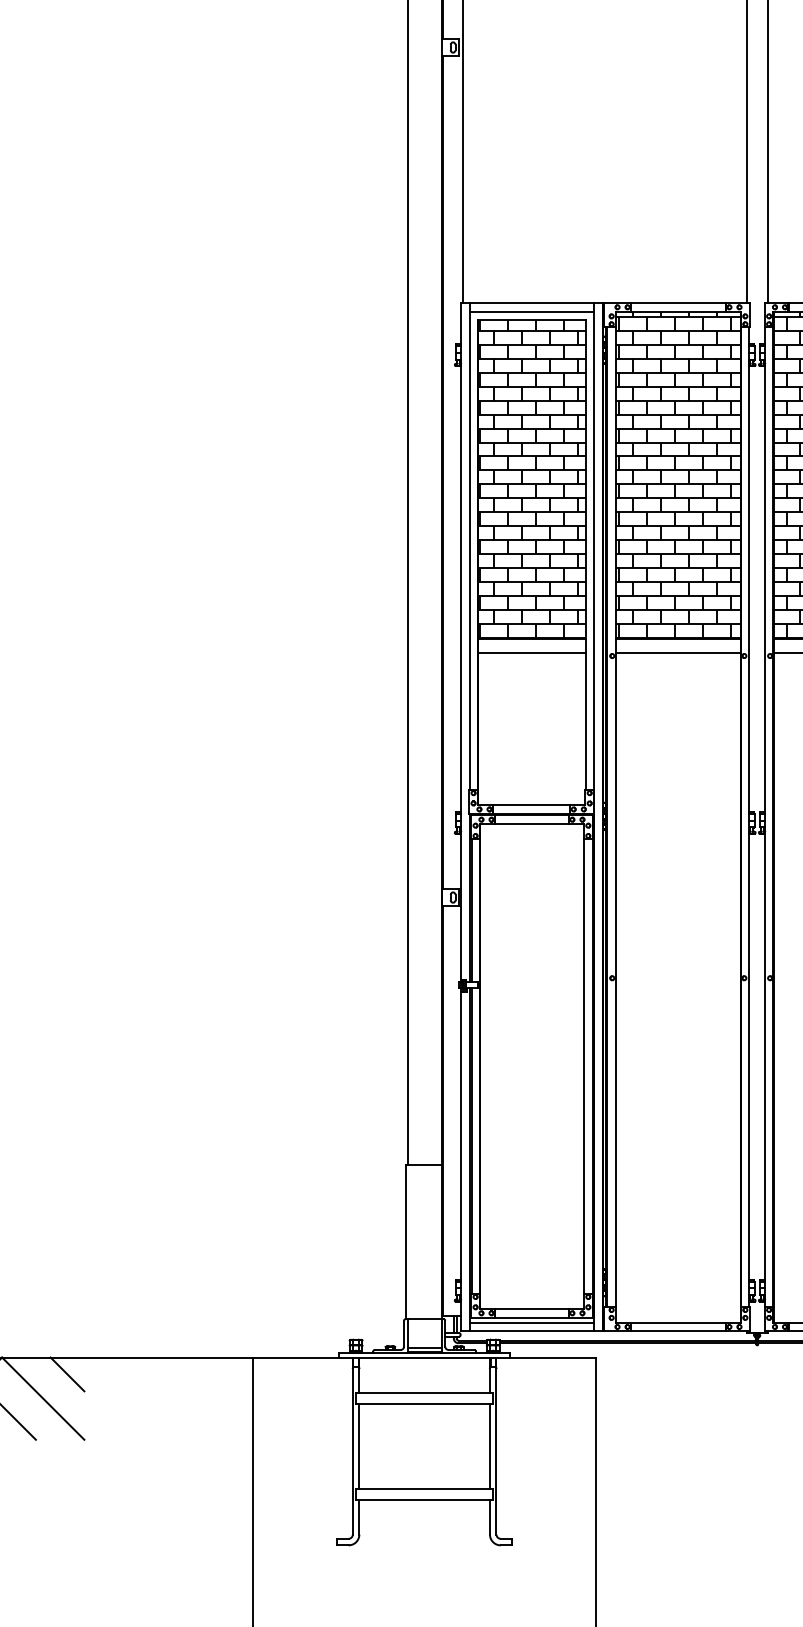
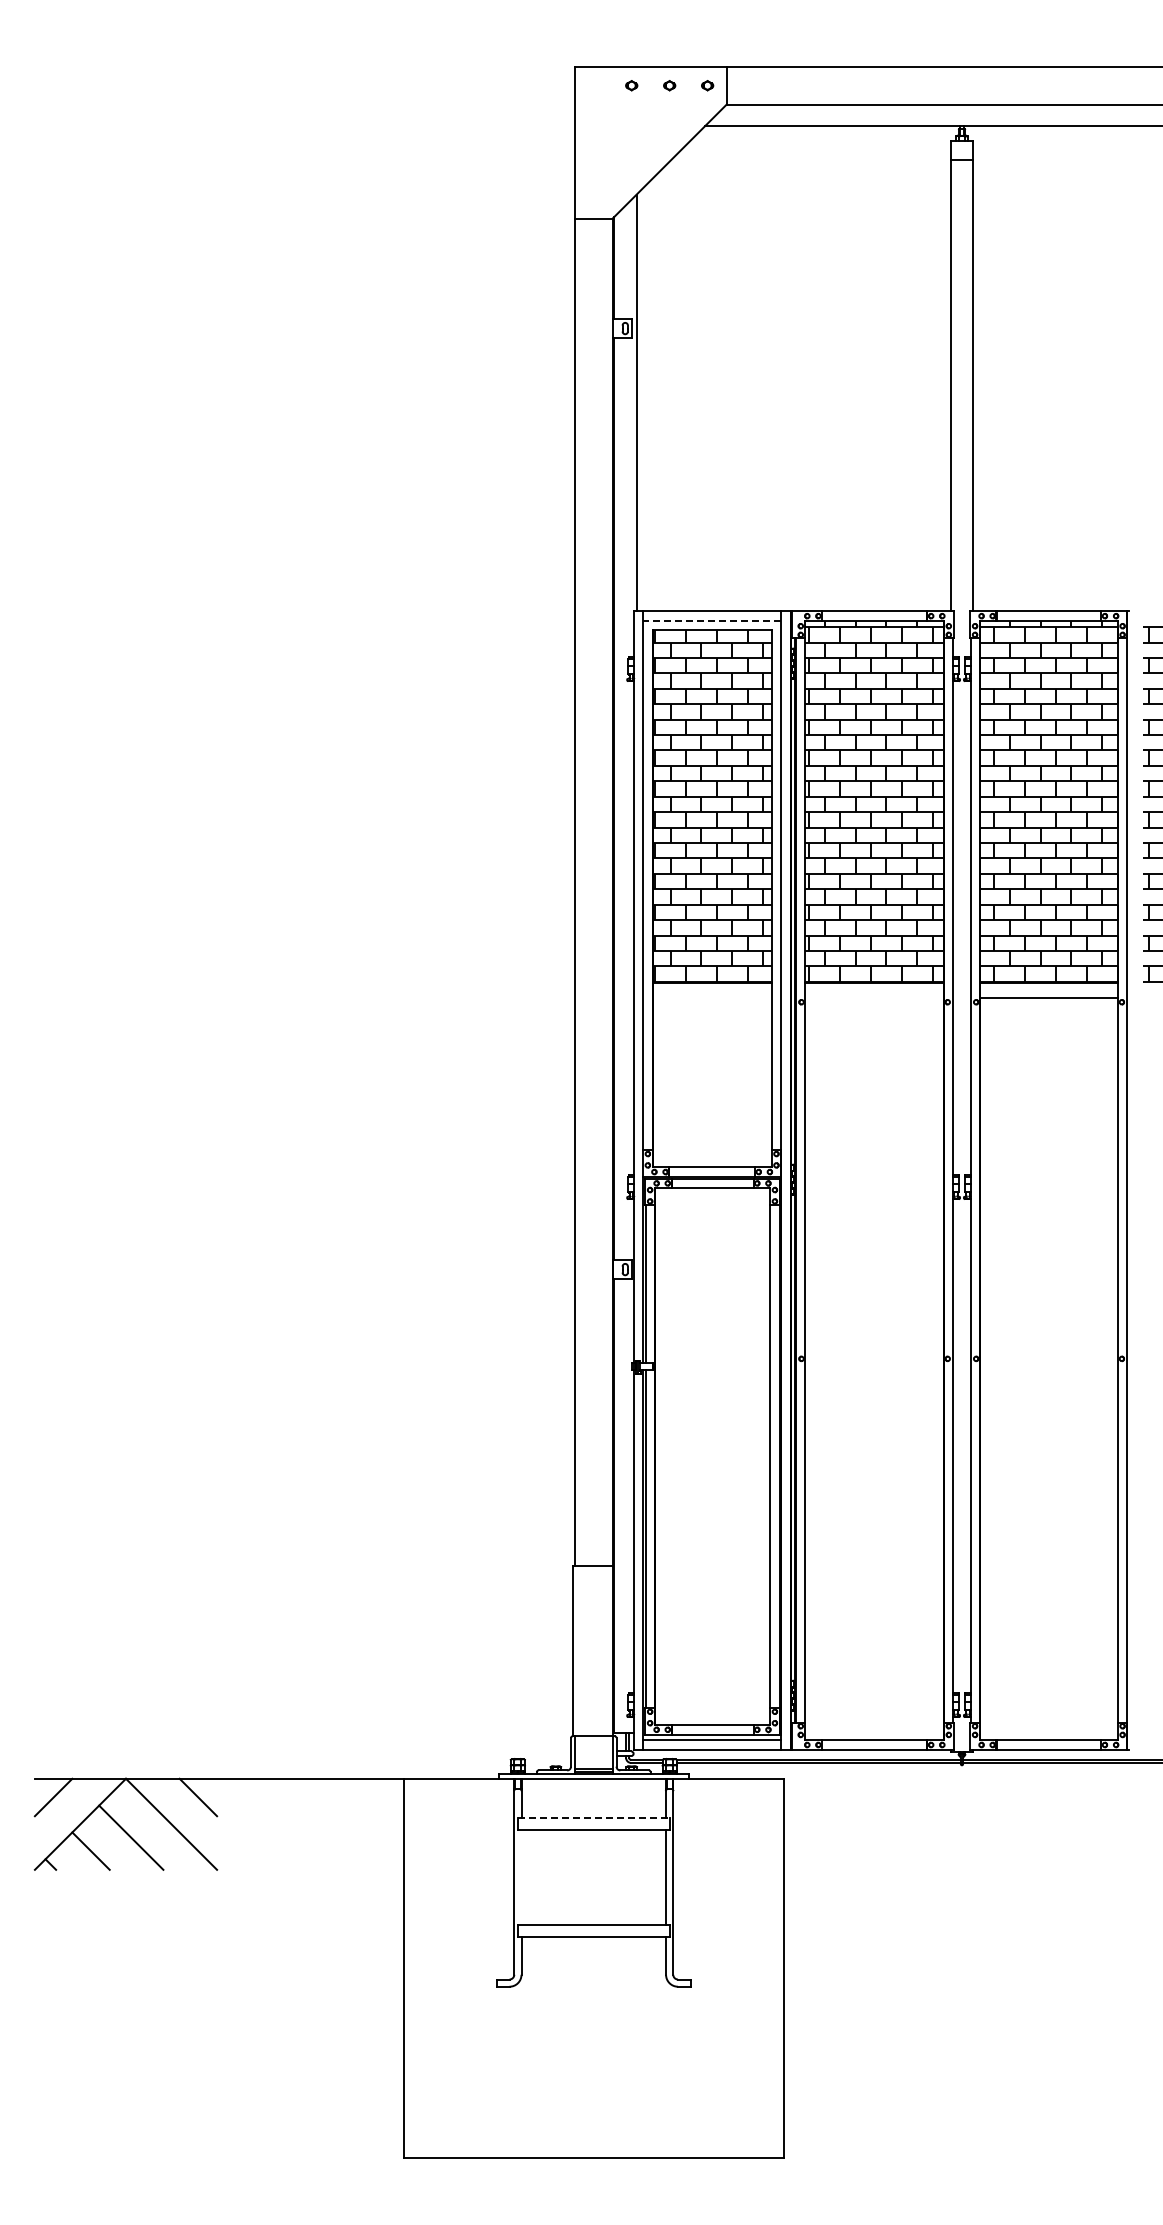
line: (531, 311) -> (712, 620), solid -> dashed
line: (531, 652) -> (711, 998), removed
line: (678, 652) -> (874, 998), removed
line: (424, 1392) -> (593, 1817), solid -> dashed
line: (359, 1446) -> (521, 1877), removed

